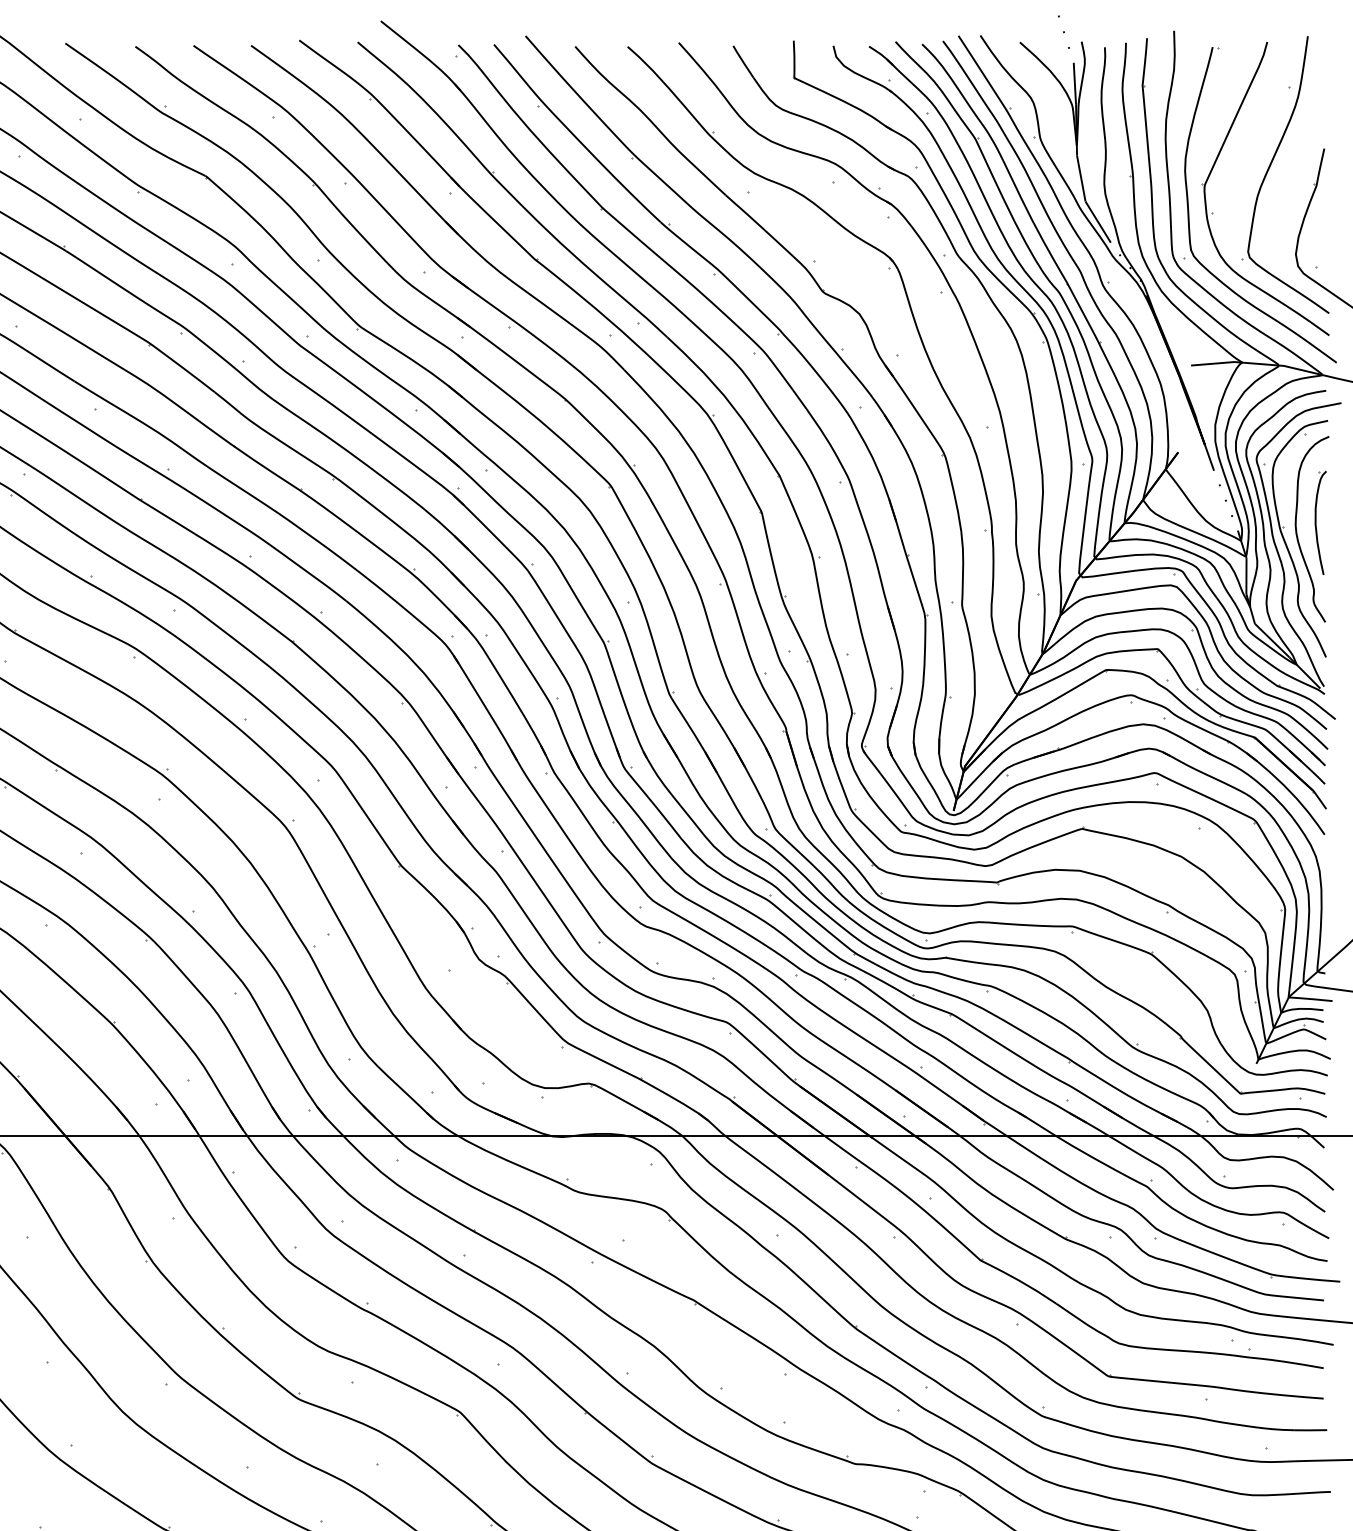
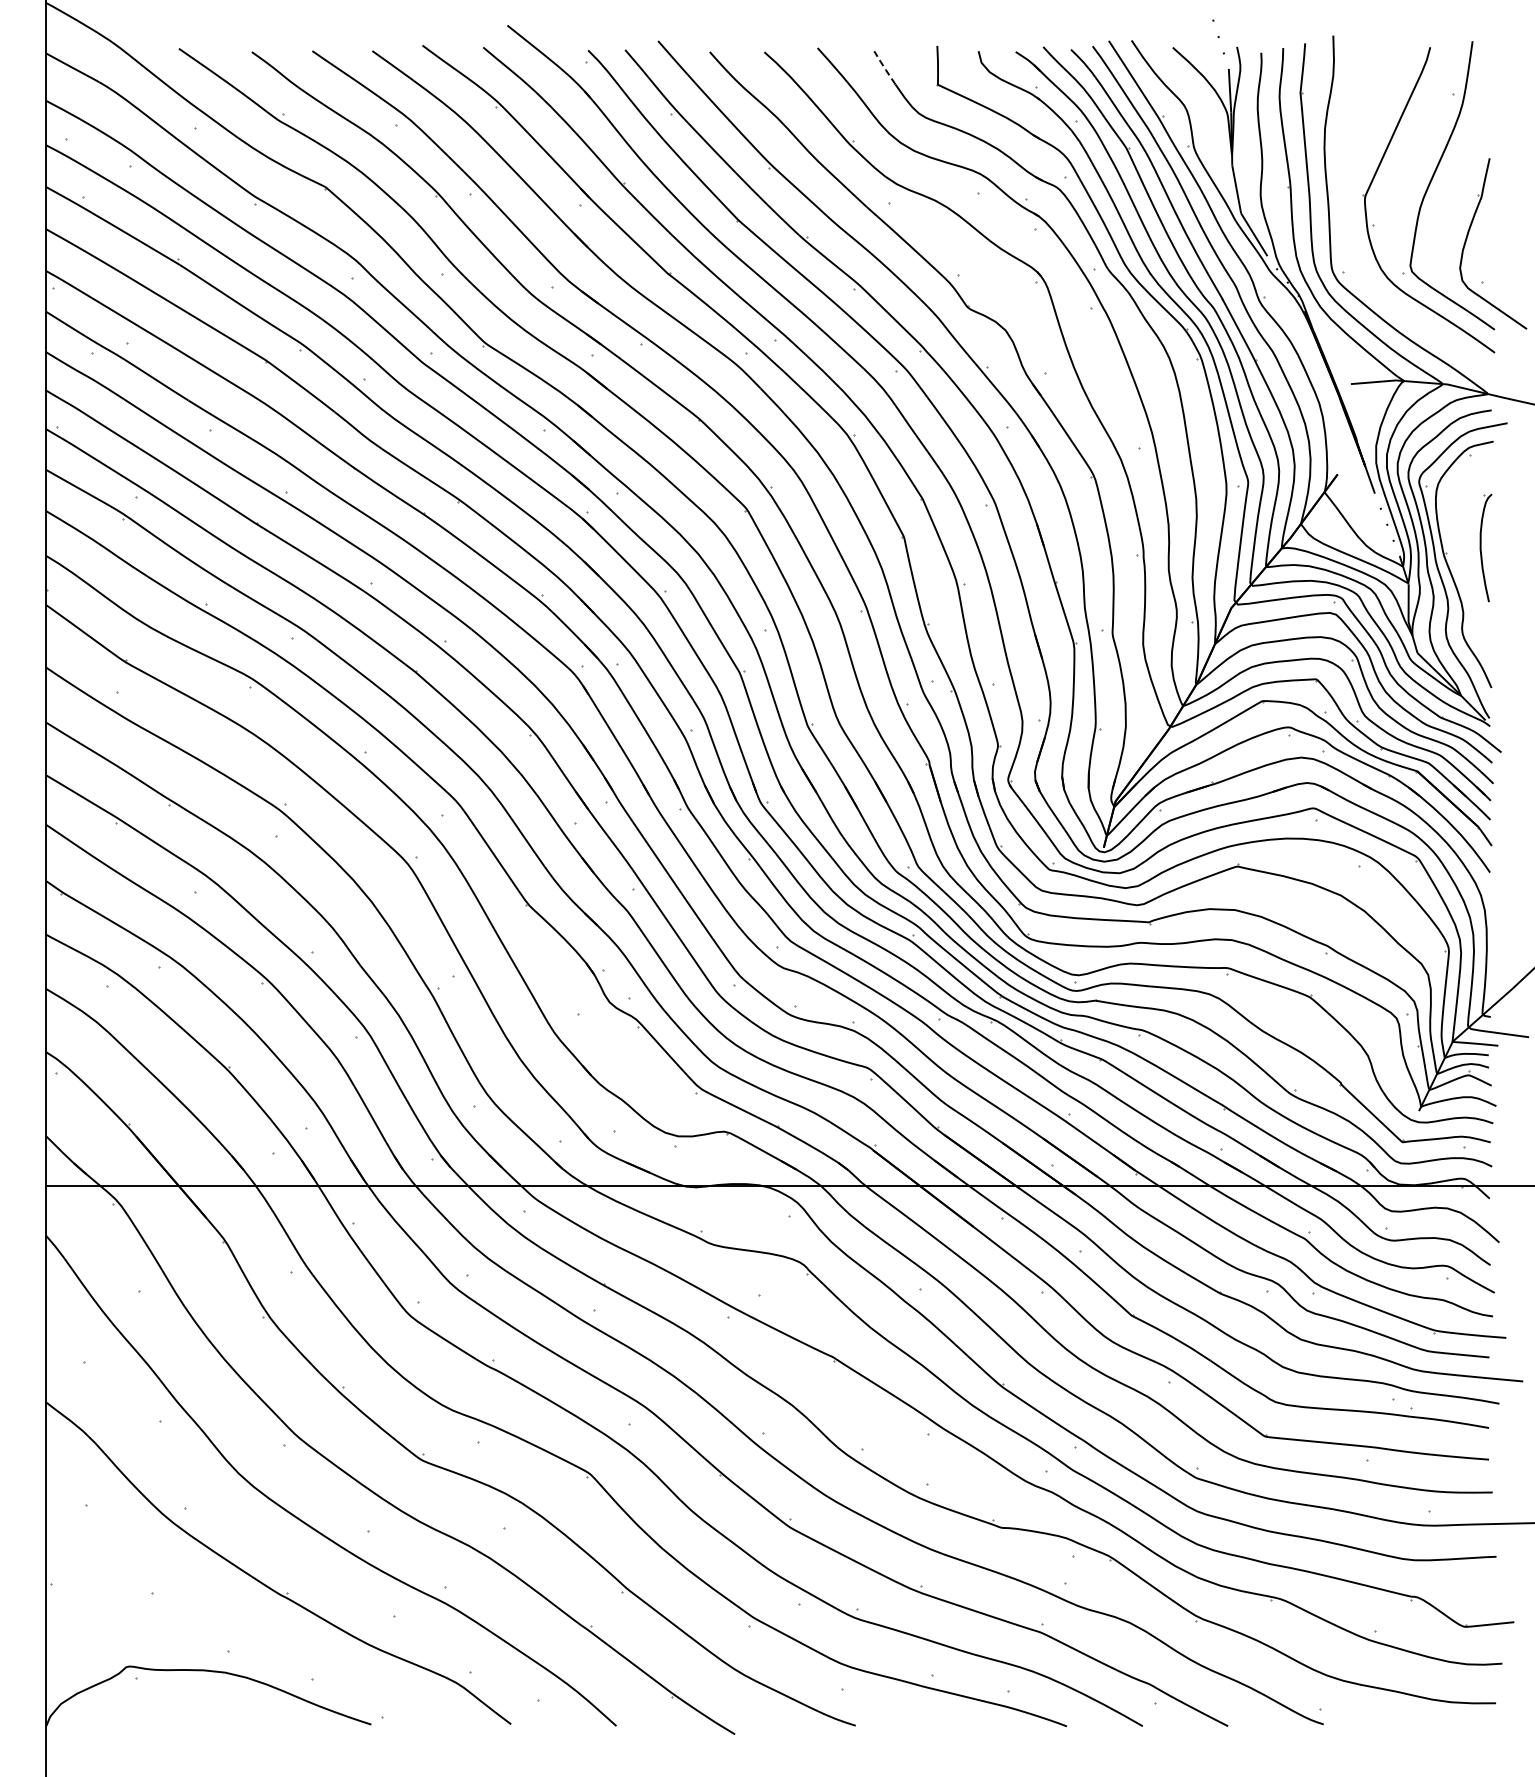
line: (743, 61) -> (884, 67), solid -> dashed
part: (1189, 214) -> (1349, 226), removed
curve: (1297, 529) -> (1461, 554), removed

